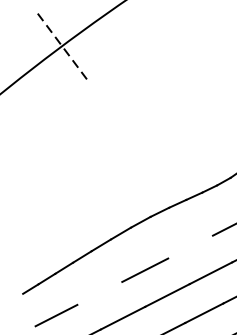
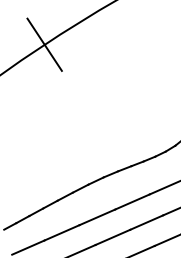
line: (61, 45) -> (44, 44), dashed -> solid
line: (190, 246) -> (132, 201), added
line: (99, 293) -> (61, 232), added

